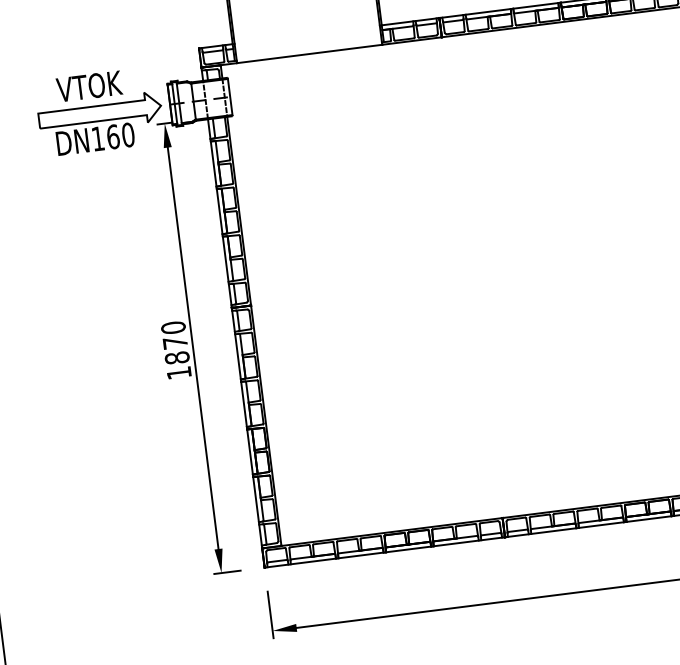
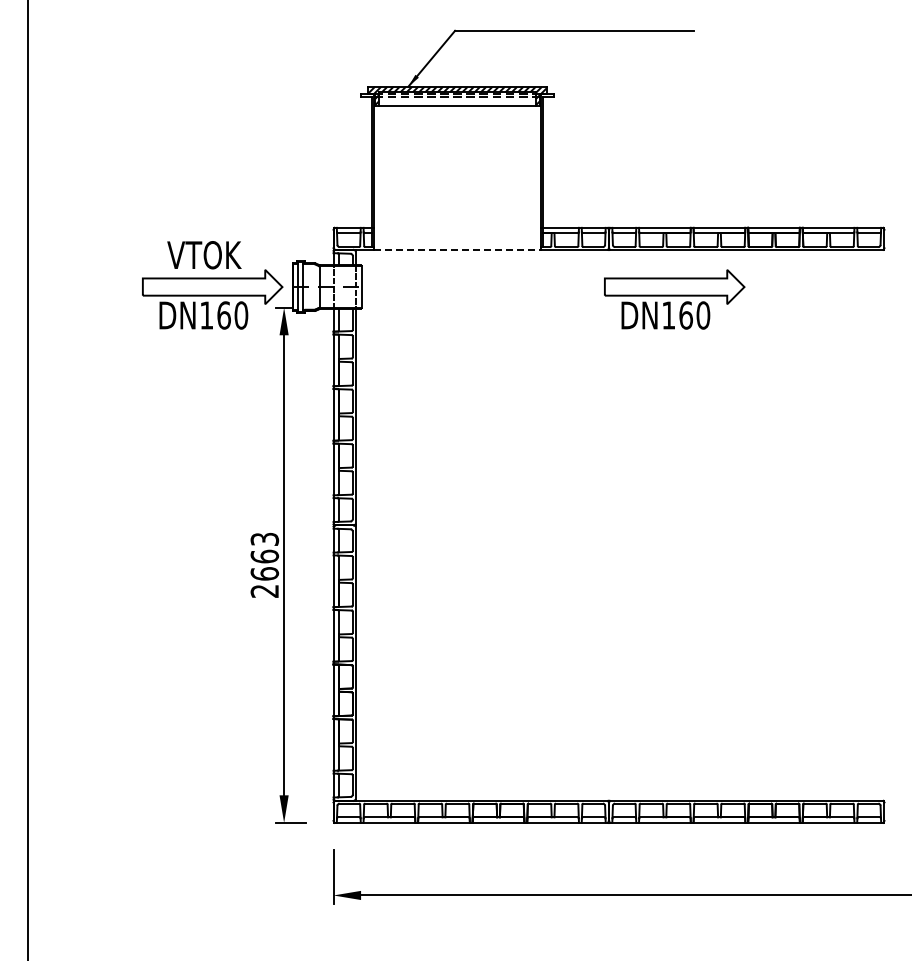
line: (309, 53) -> (457, 249), solid -> dashed
part: (504, 73) -> (674, 299), added
text: (175, 349) -> (264, 564), 1870 -> 2663

